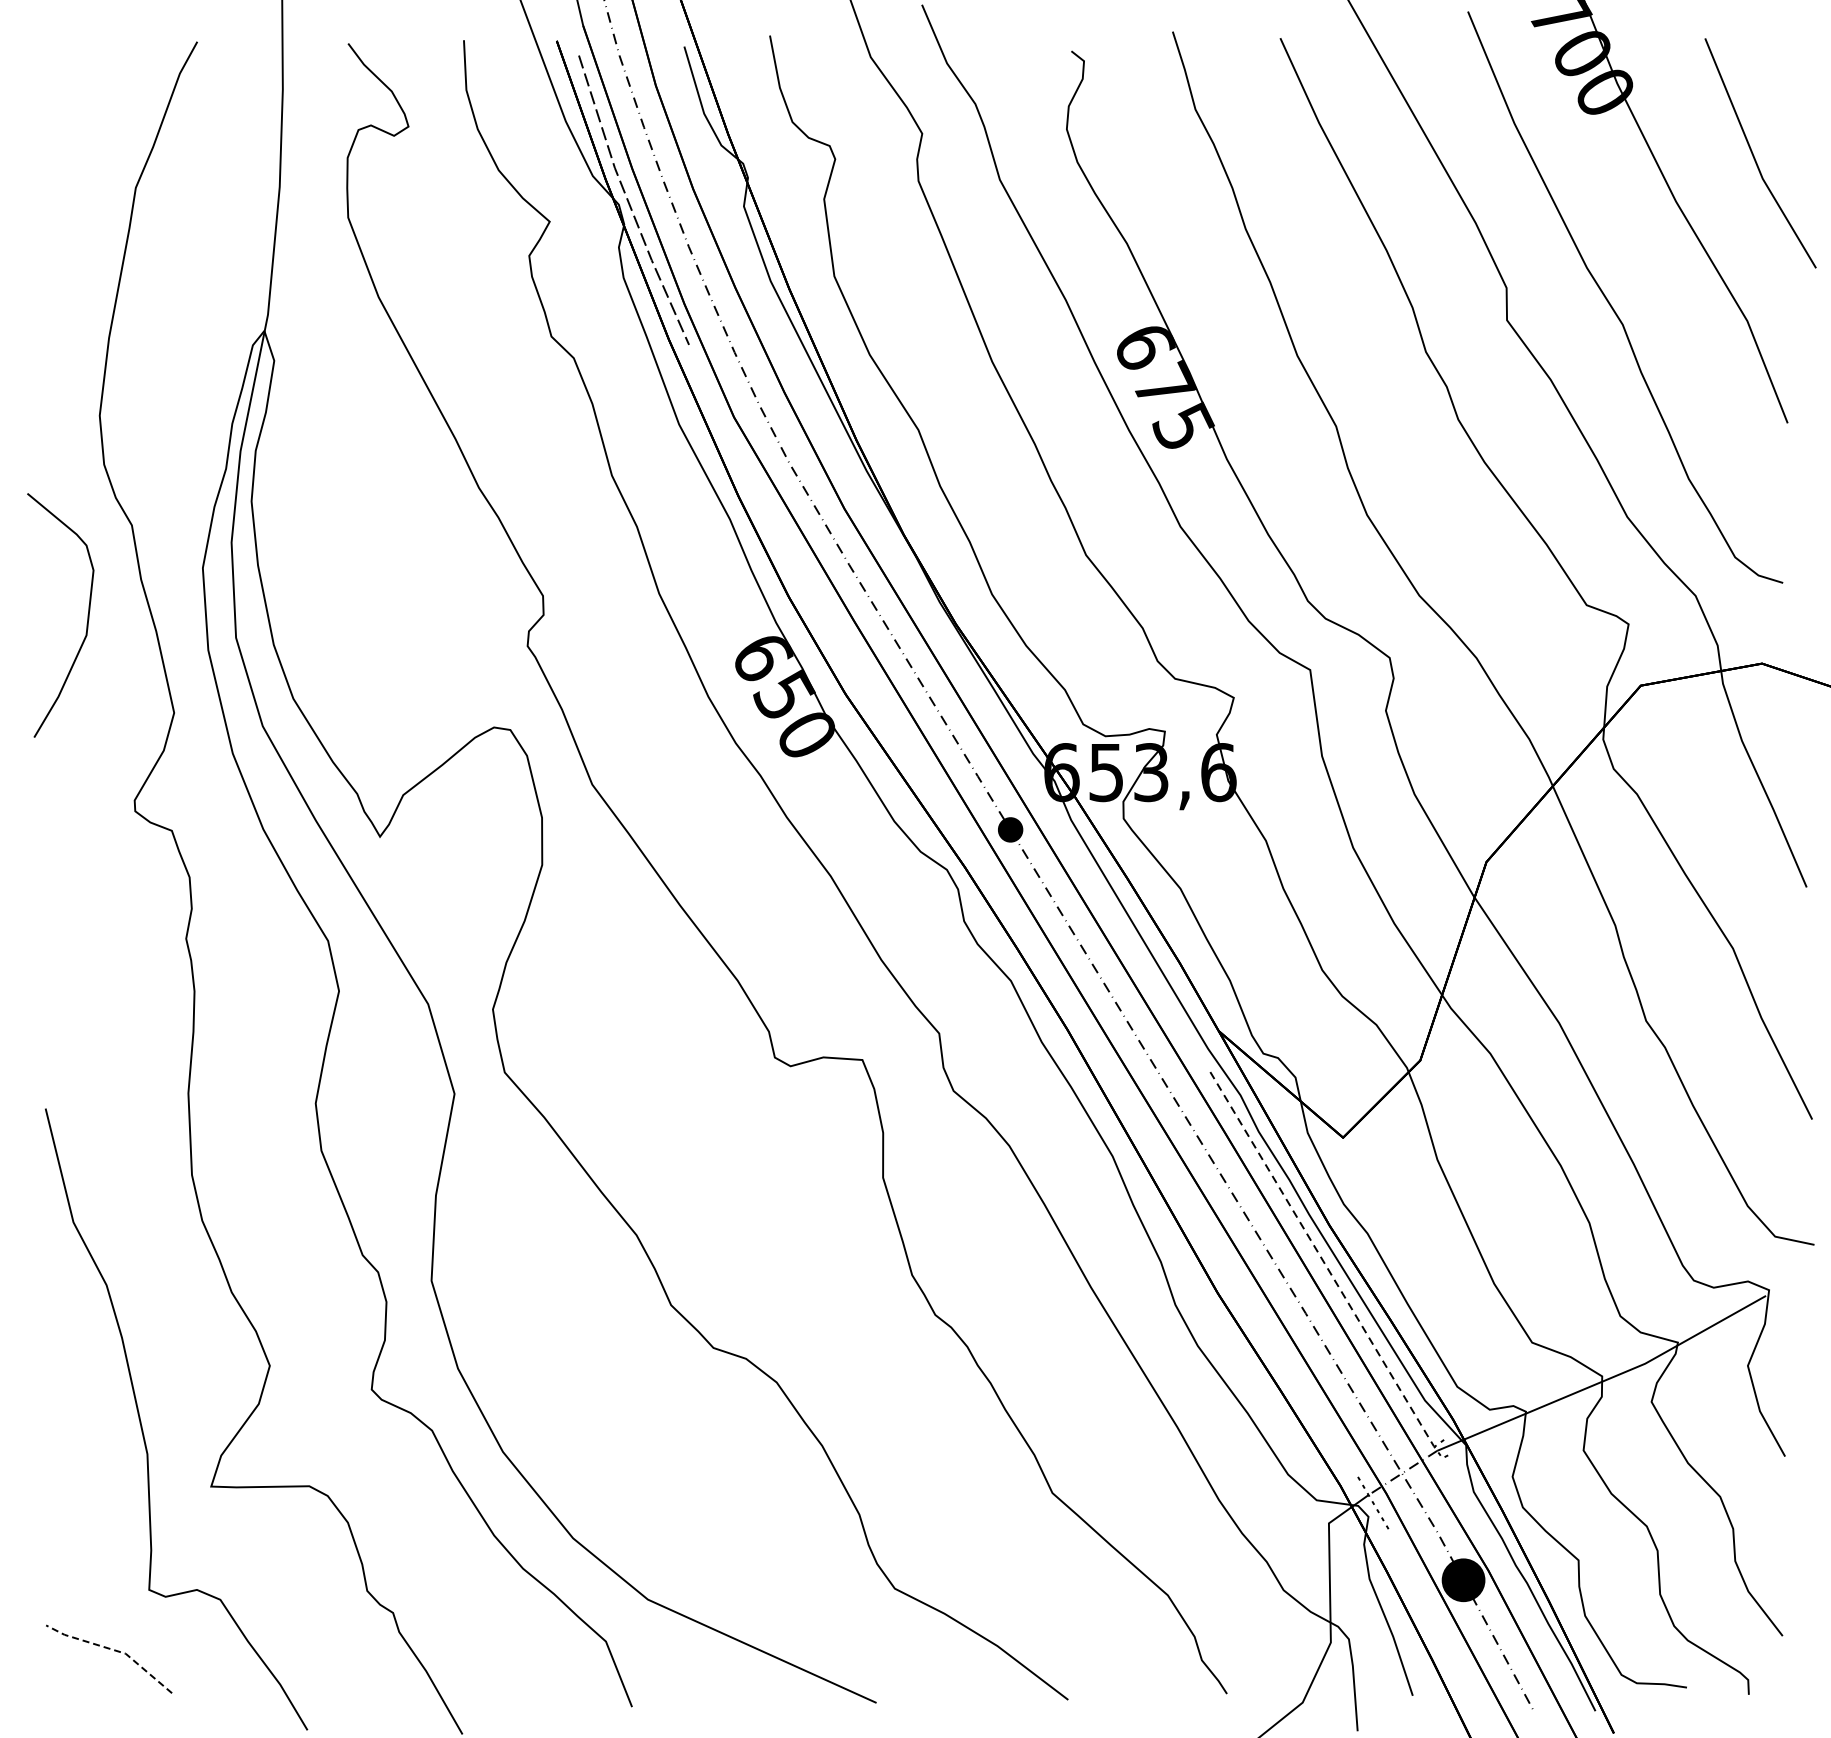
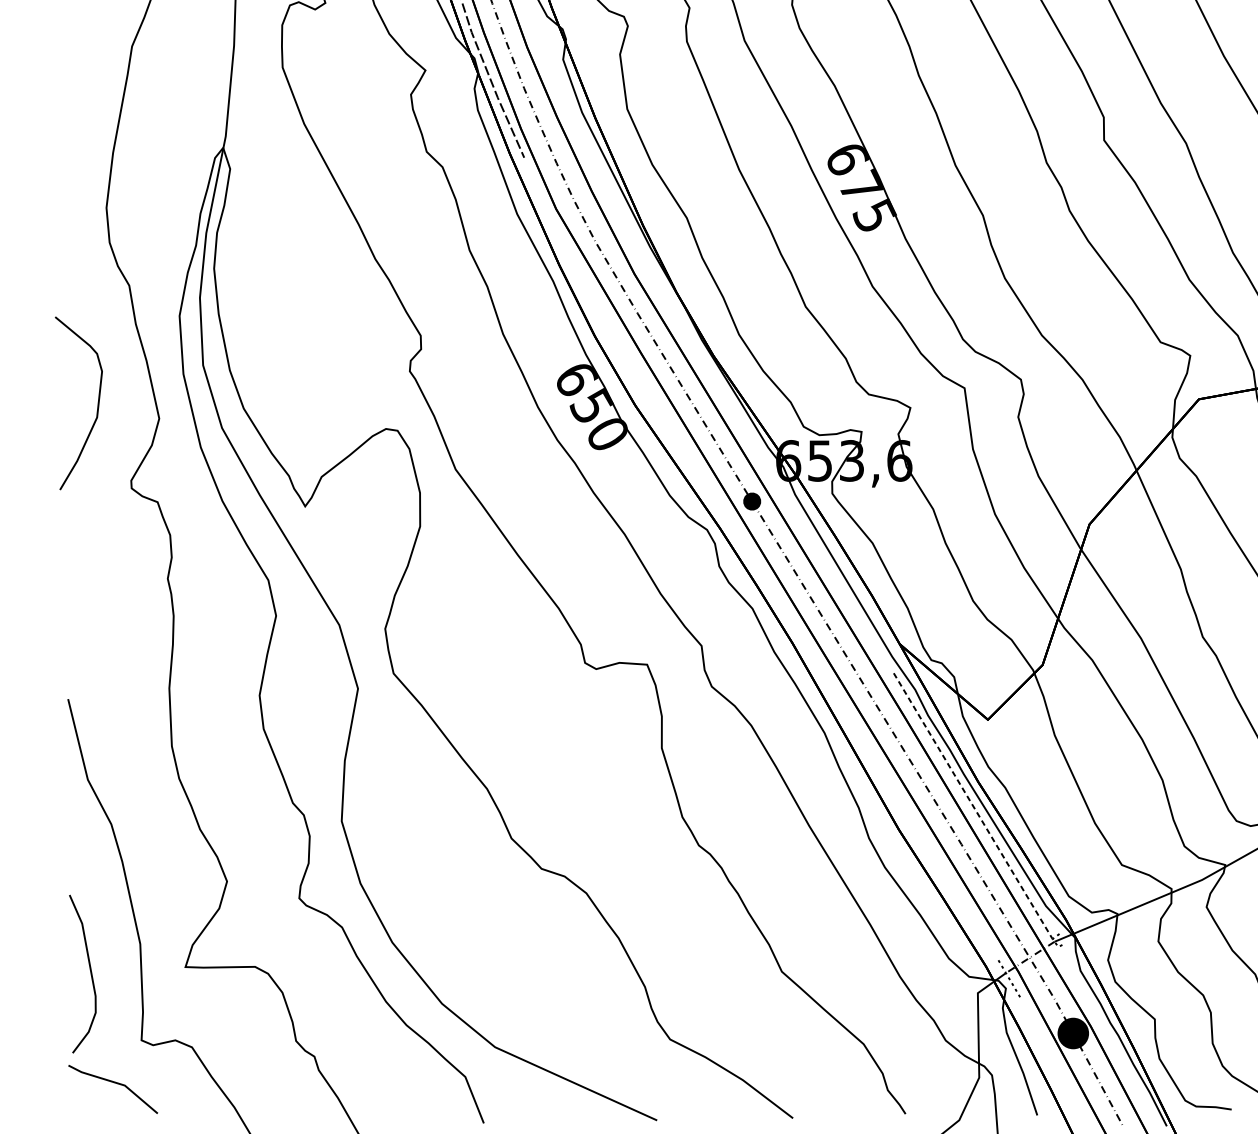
curve: (87, 615) -> (97, 403), moved
curve: (77, 1496) -> (90, 974), added
line: (114, 1650) -> (116, 1083), dashed -> solid

